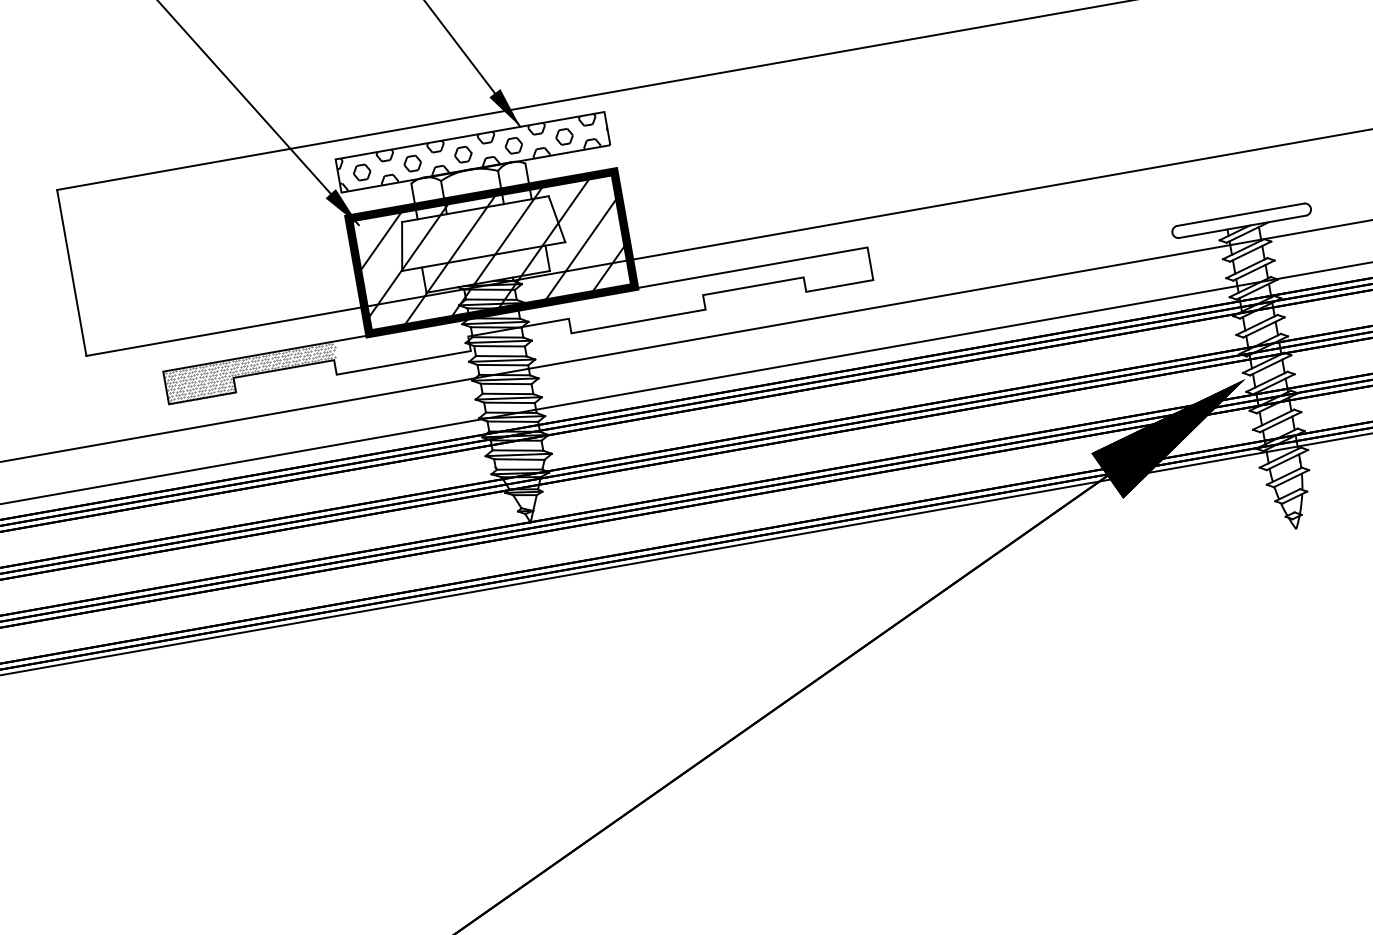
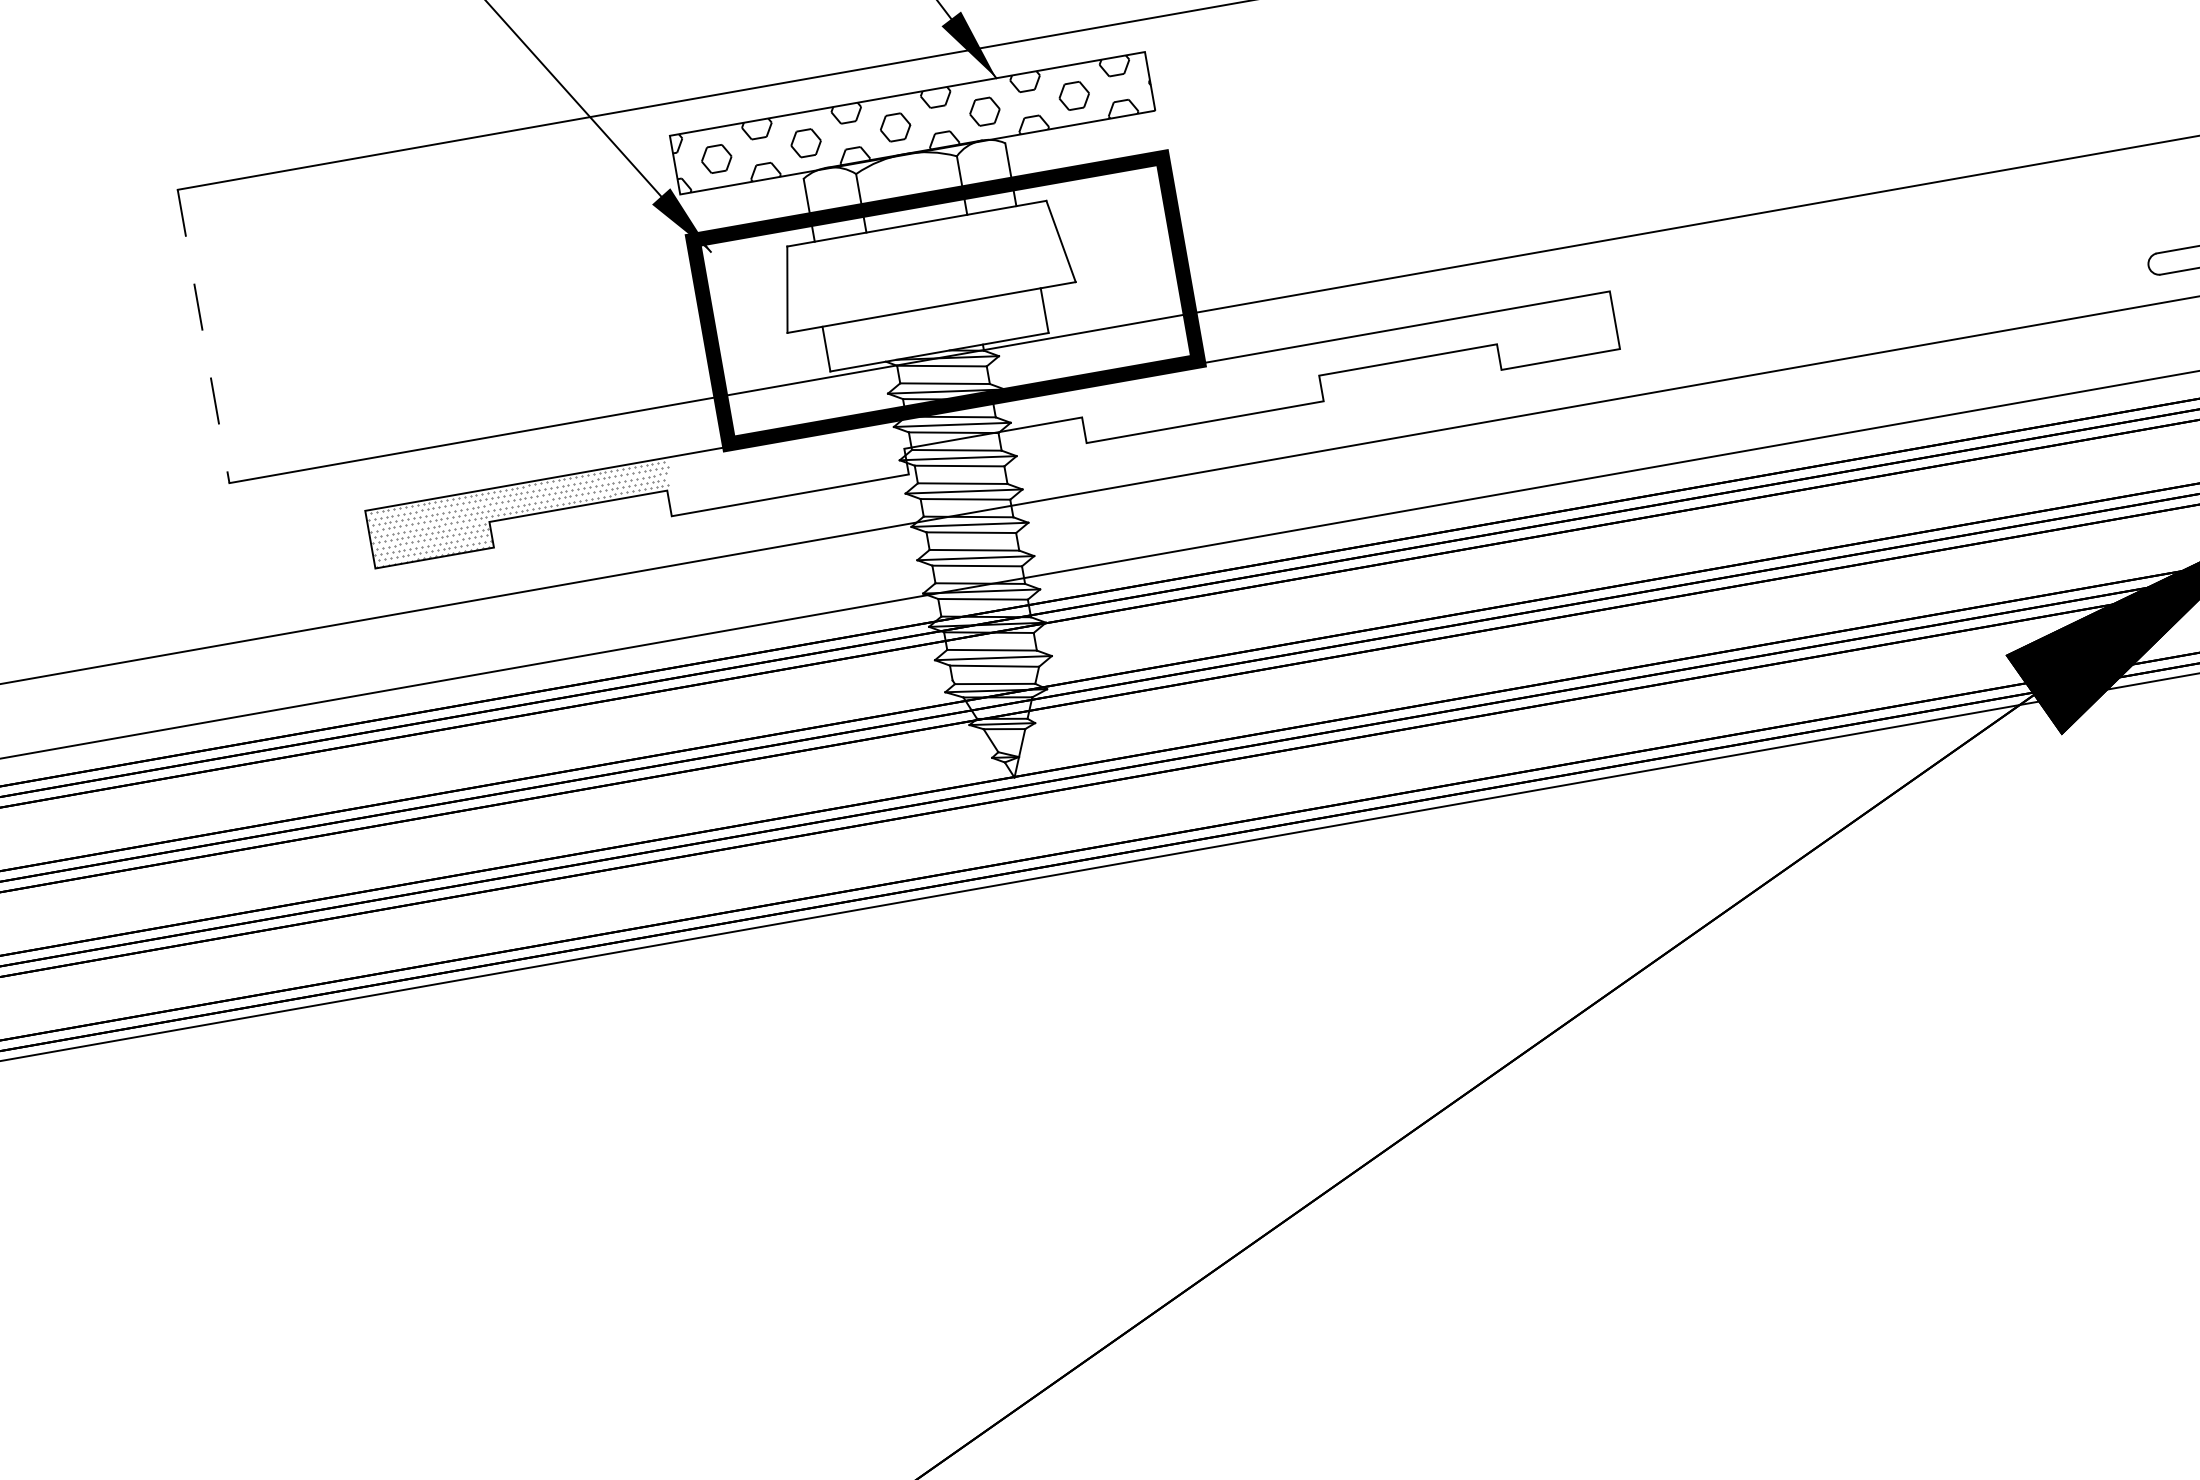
hatch: (488, 251) -> (939, 298), removed
line: (71, 273) -> (203, 337), solid -> dashed

